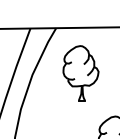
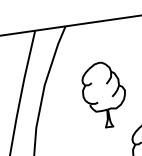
part: (80, 73) -> (103, 95), moved

